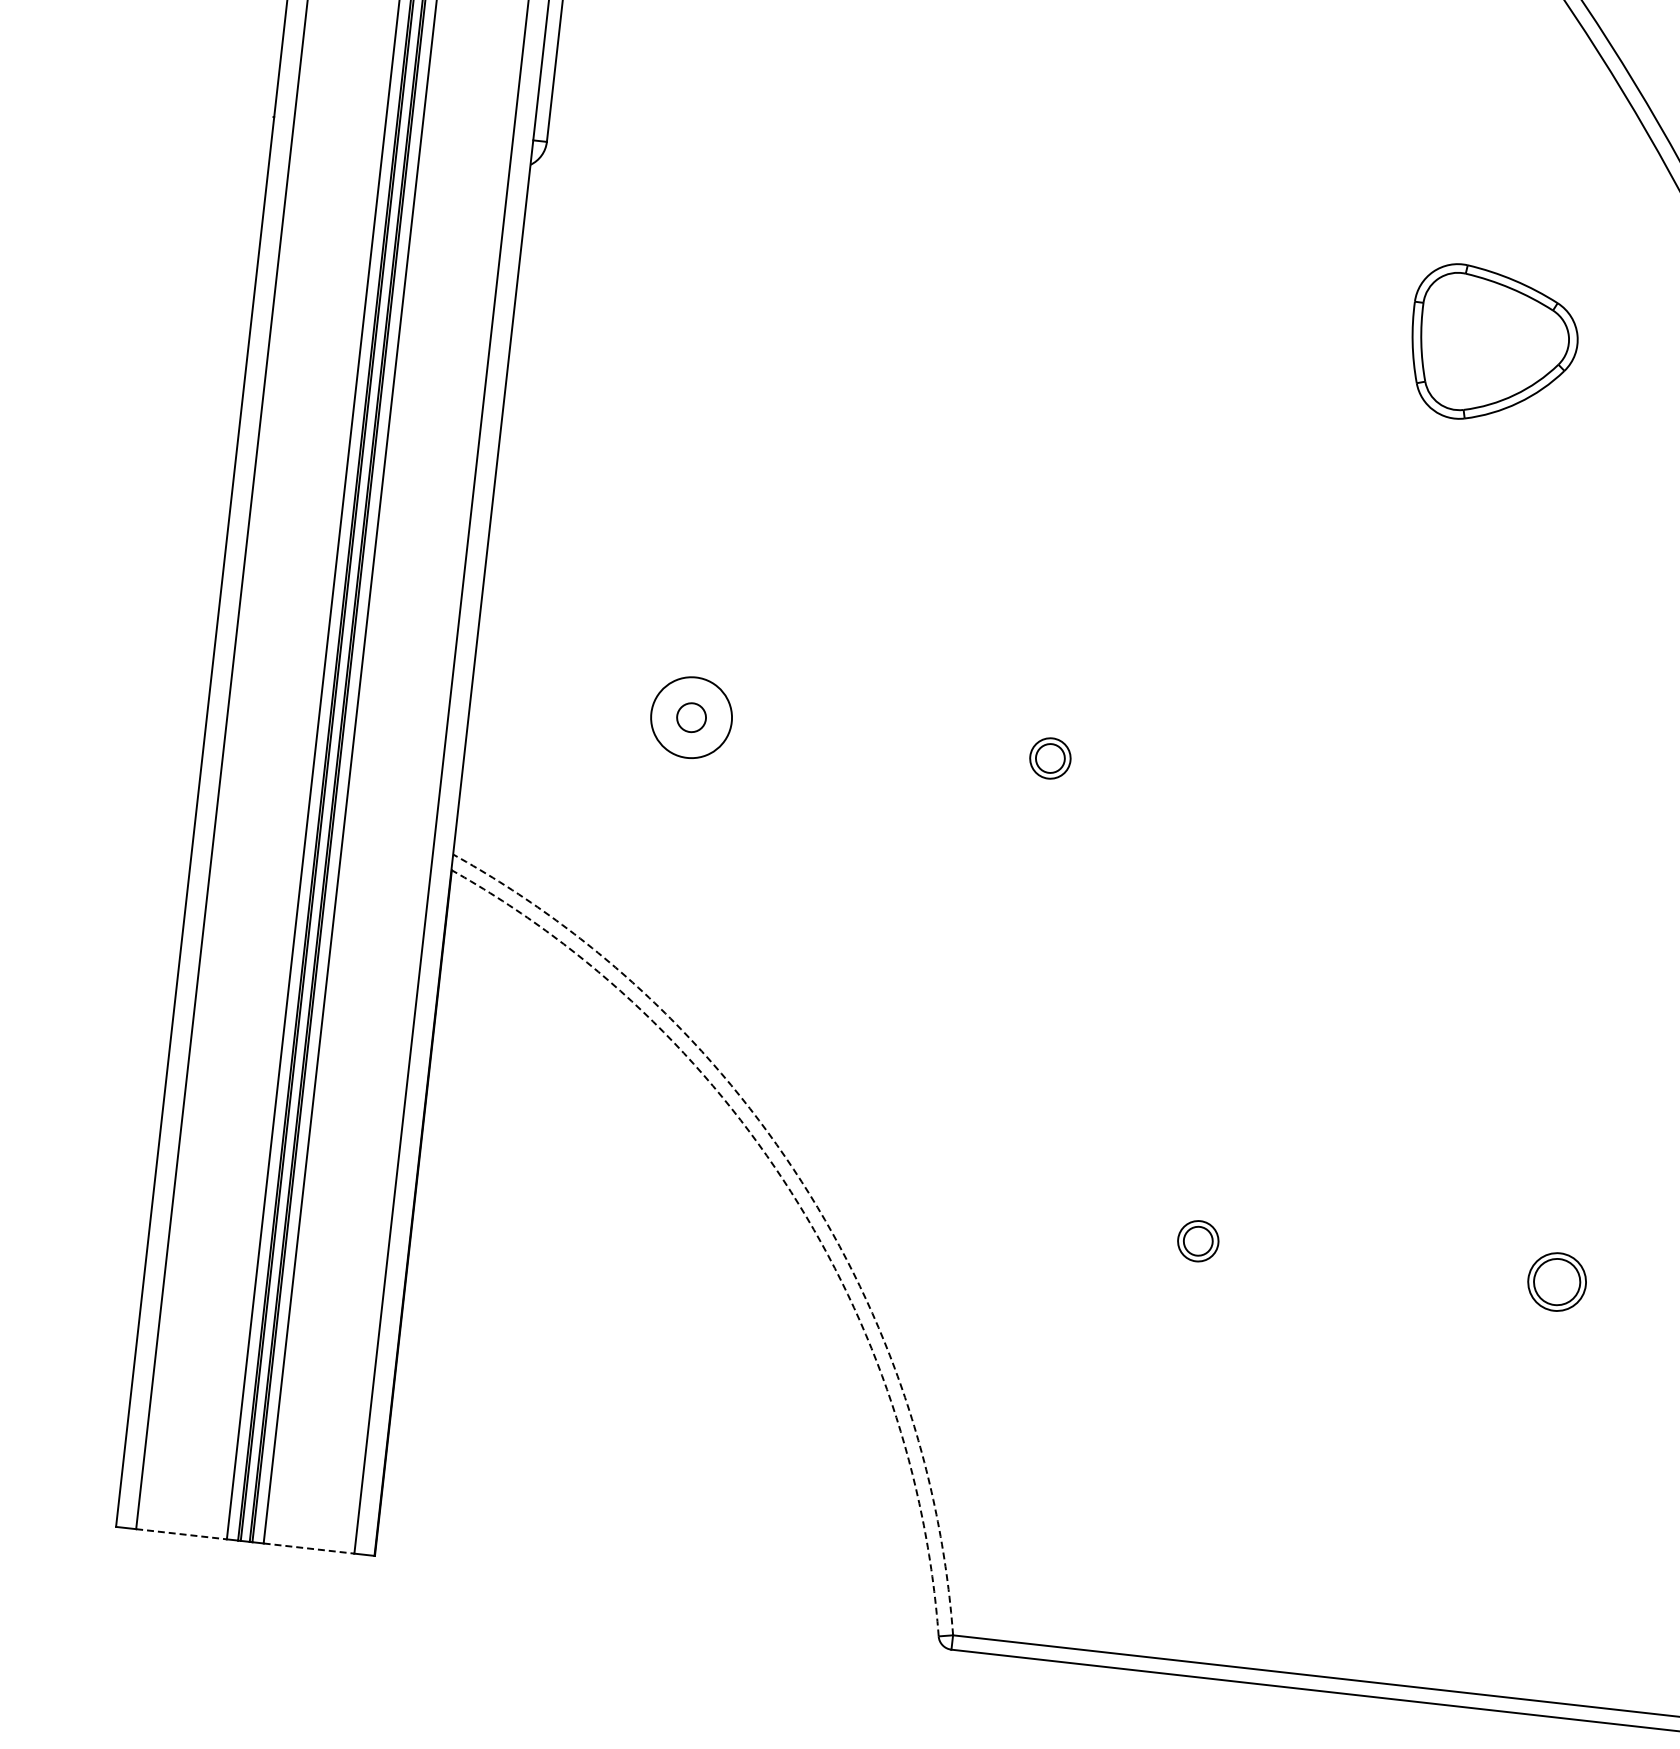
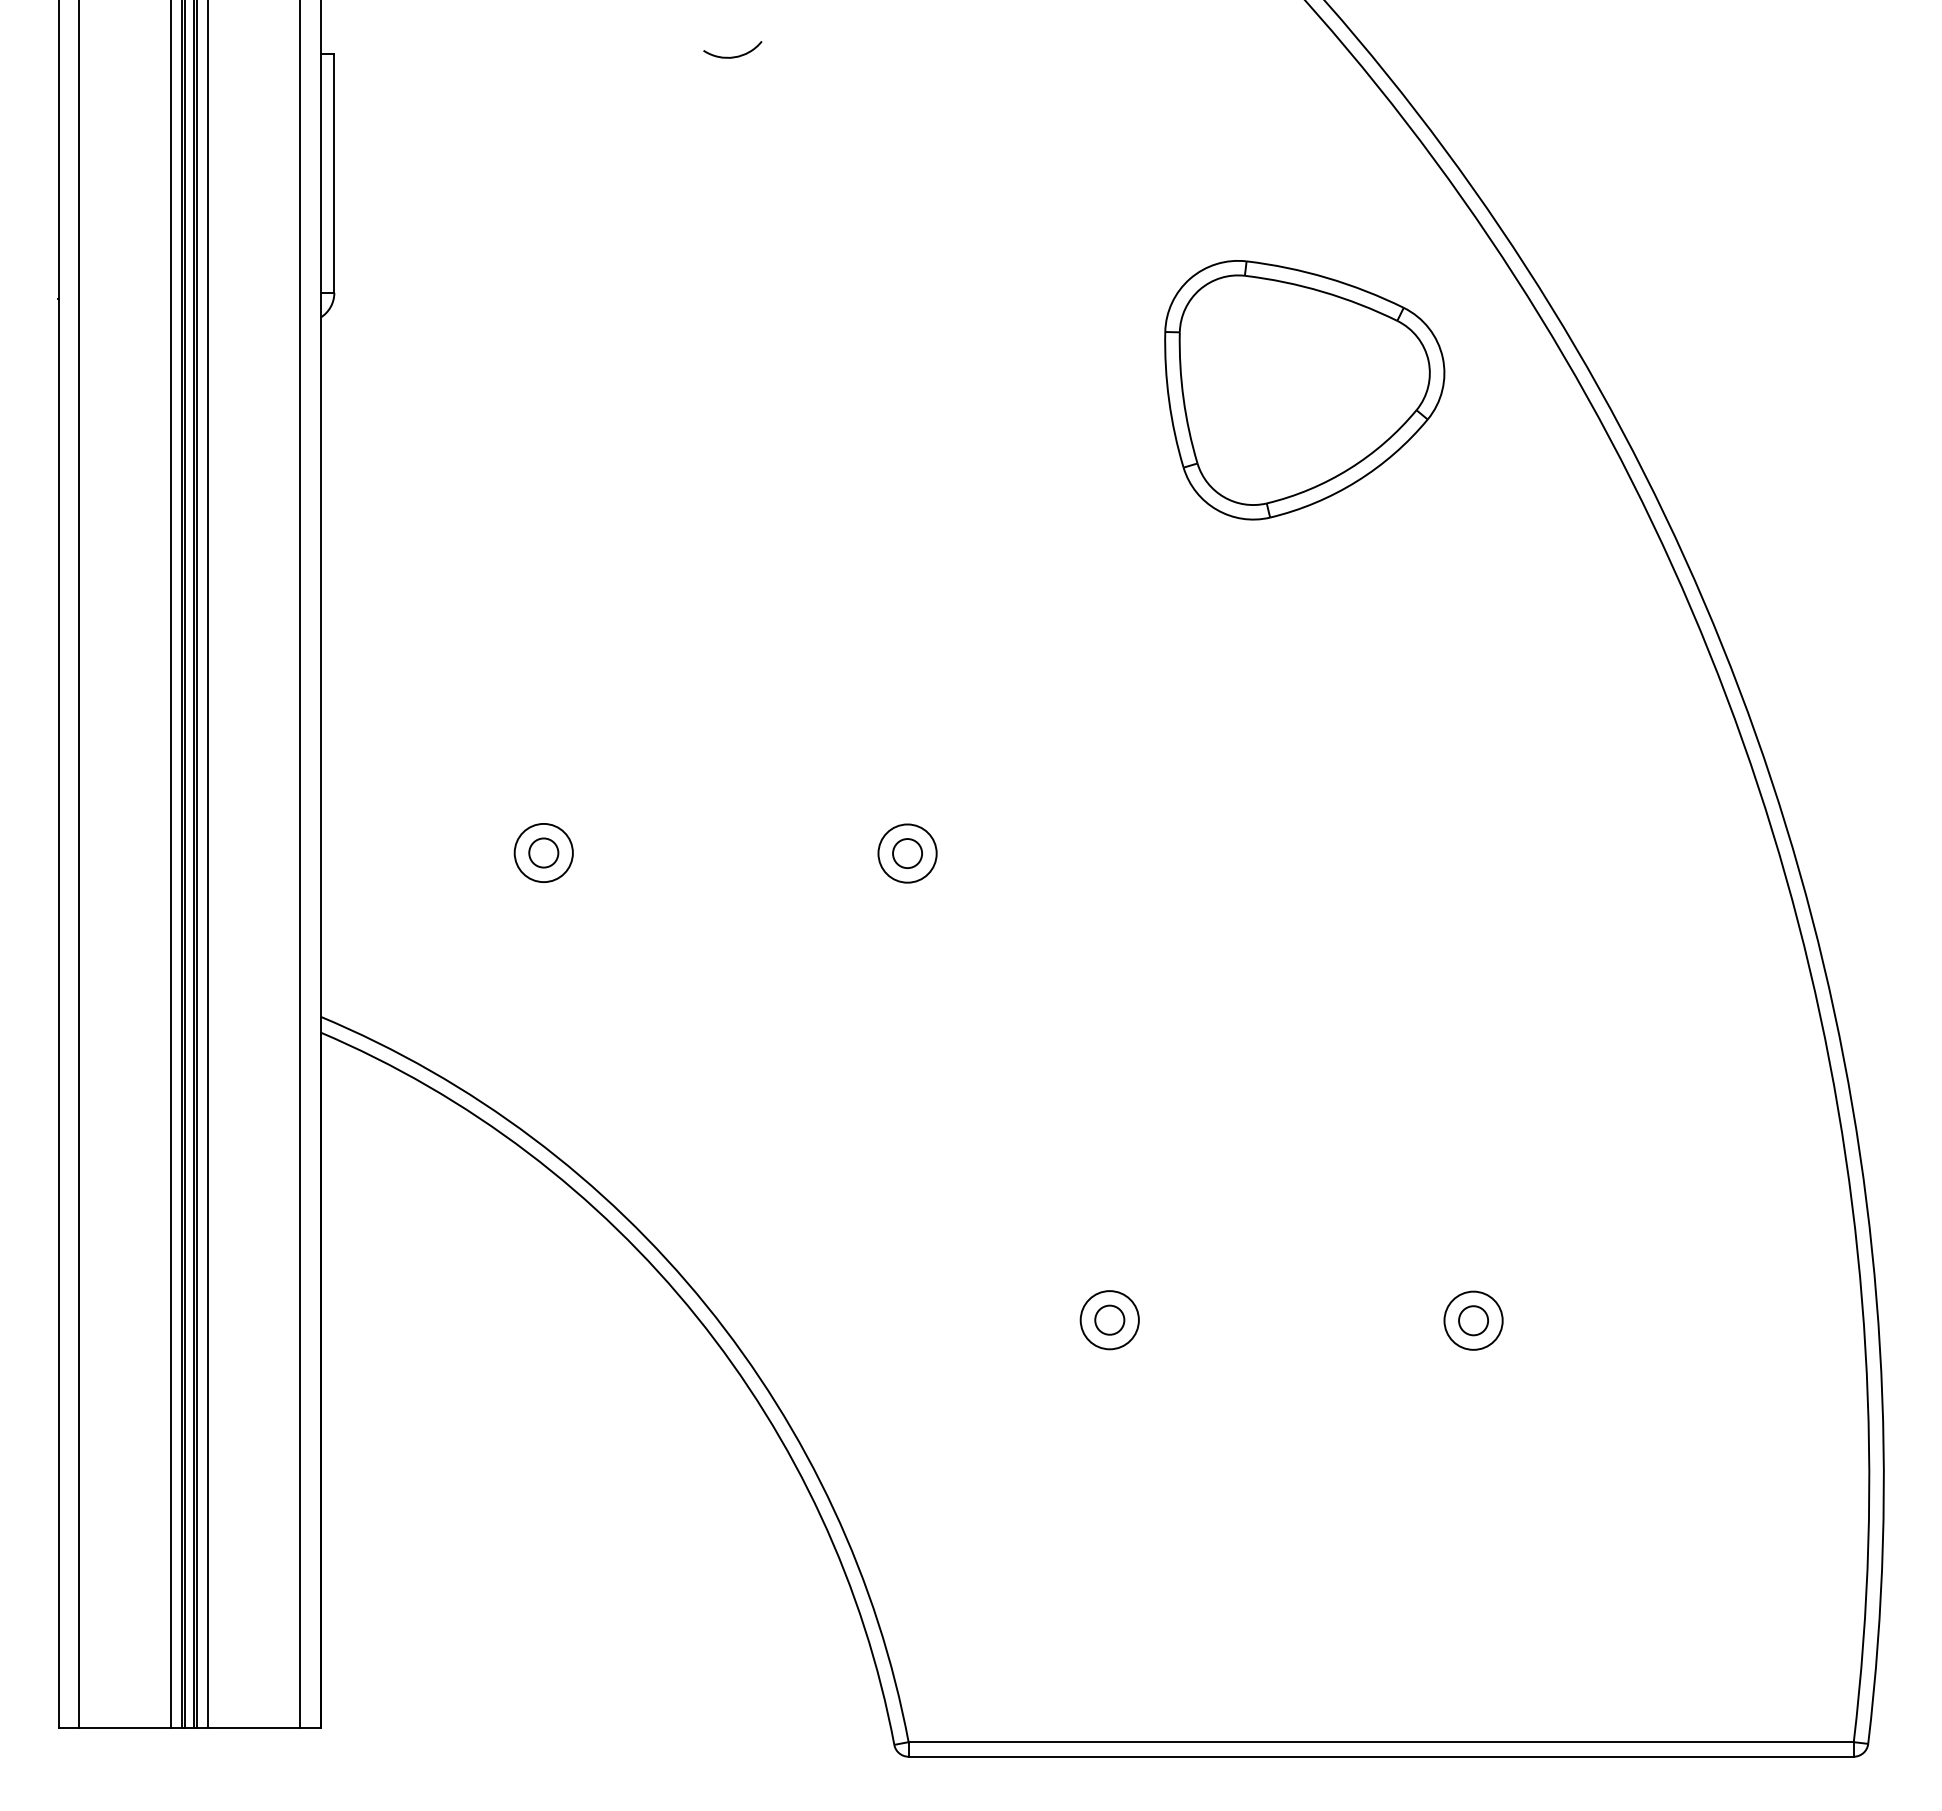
part: (1493, 345) -> (1304, 390), size x1.67
circle: (691, 717) -> (543, 852), size x0.71
circle: (1050, 758) -> (907, 853), size x1.43
arc: (802, 1182) -> (706, 1305), dashed -> solid
arc: (790, 1191) -> (696, 1316), dashed -> solid
circle: (1197, 1241) -> (1109, 1320), size x1.43
circle: (1557, 1281) -> (1473, 1320), size x0.62
line: (181, 1534) -> (124, 1727), dashed -> solid
line: (309, 1548) -> (254, 1727), dashed -> solid

